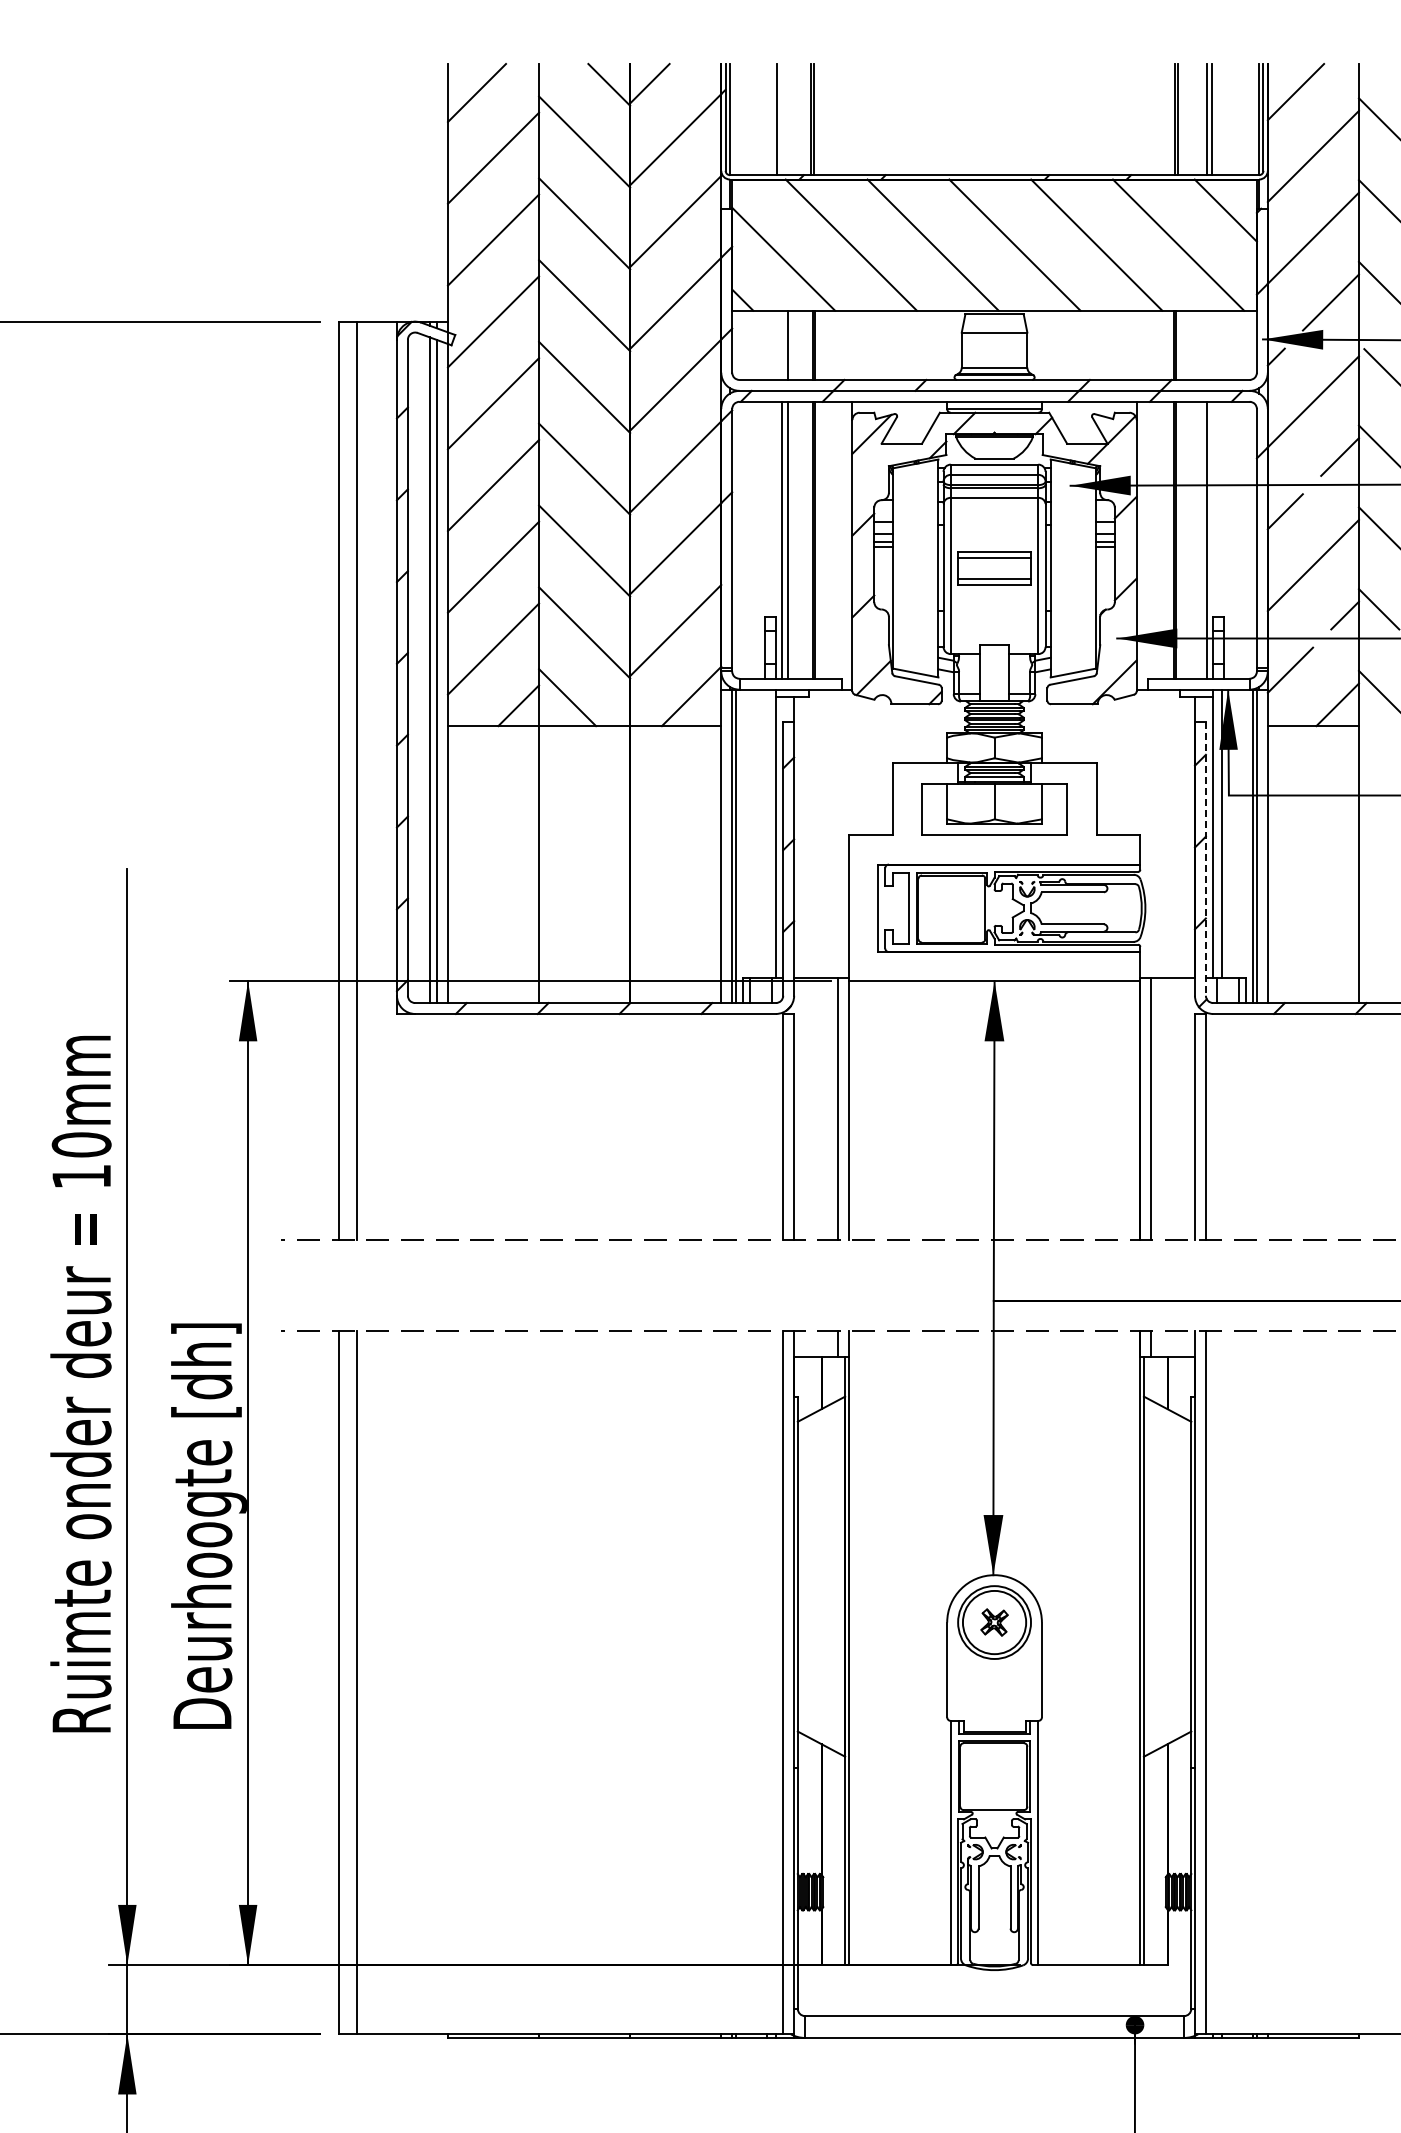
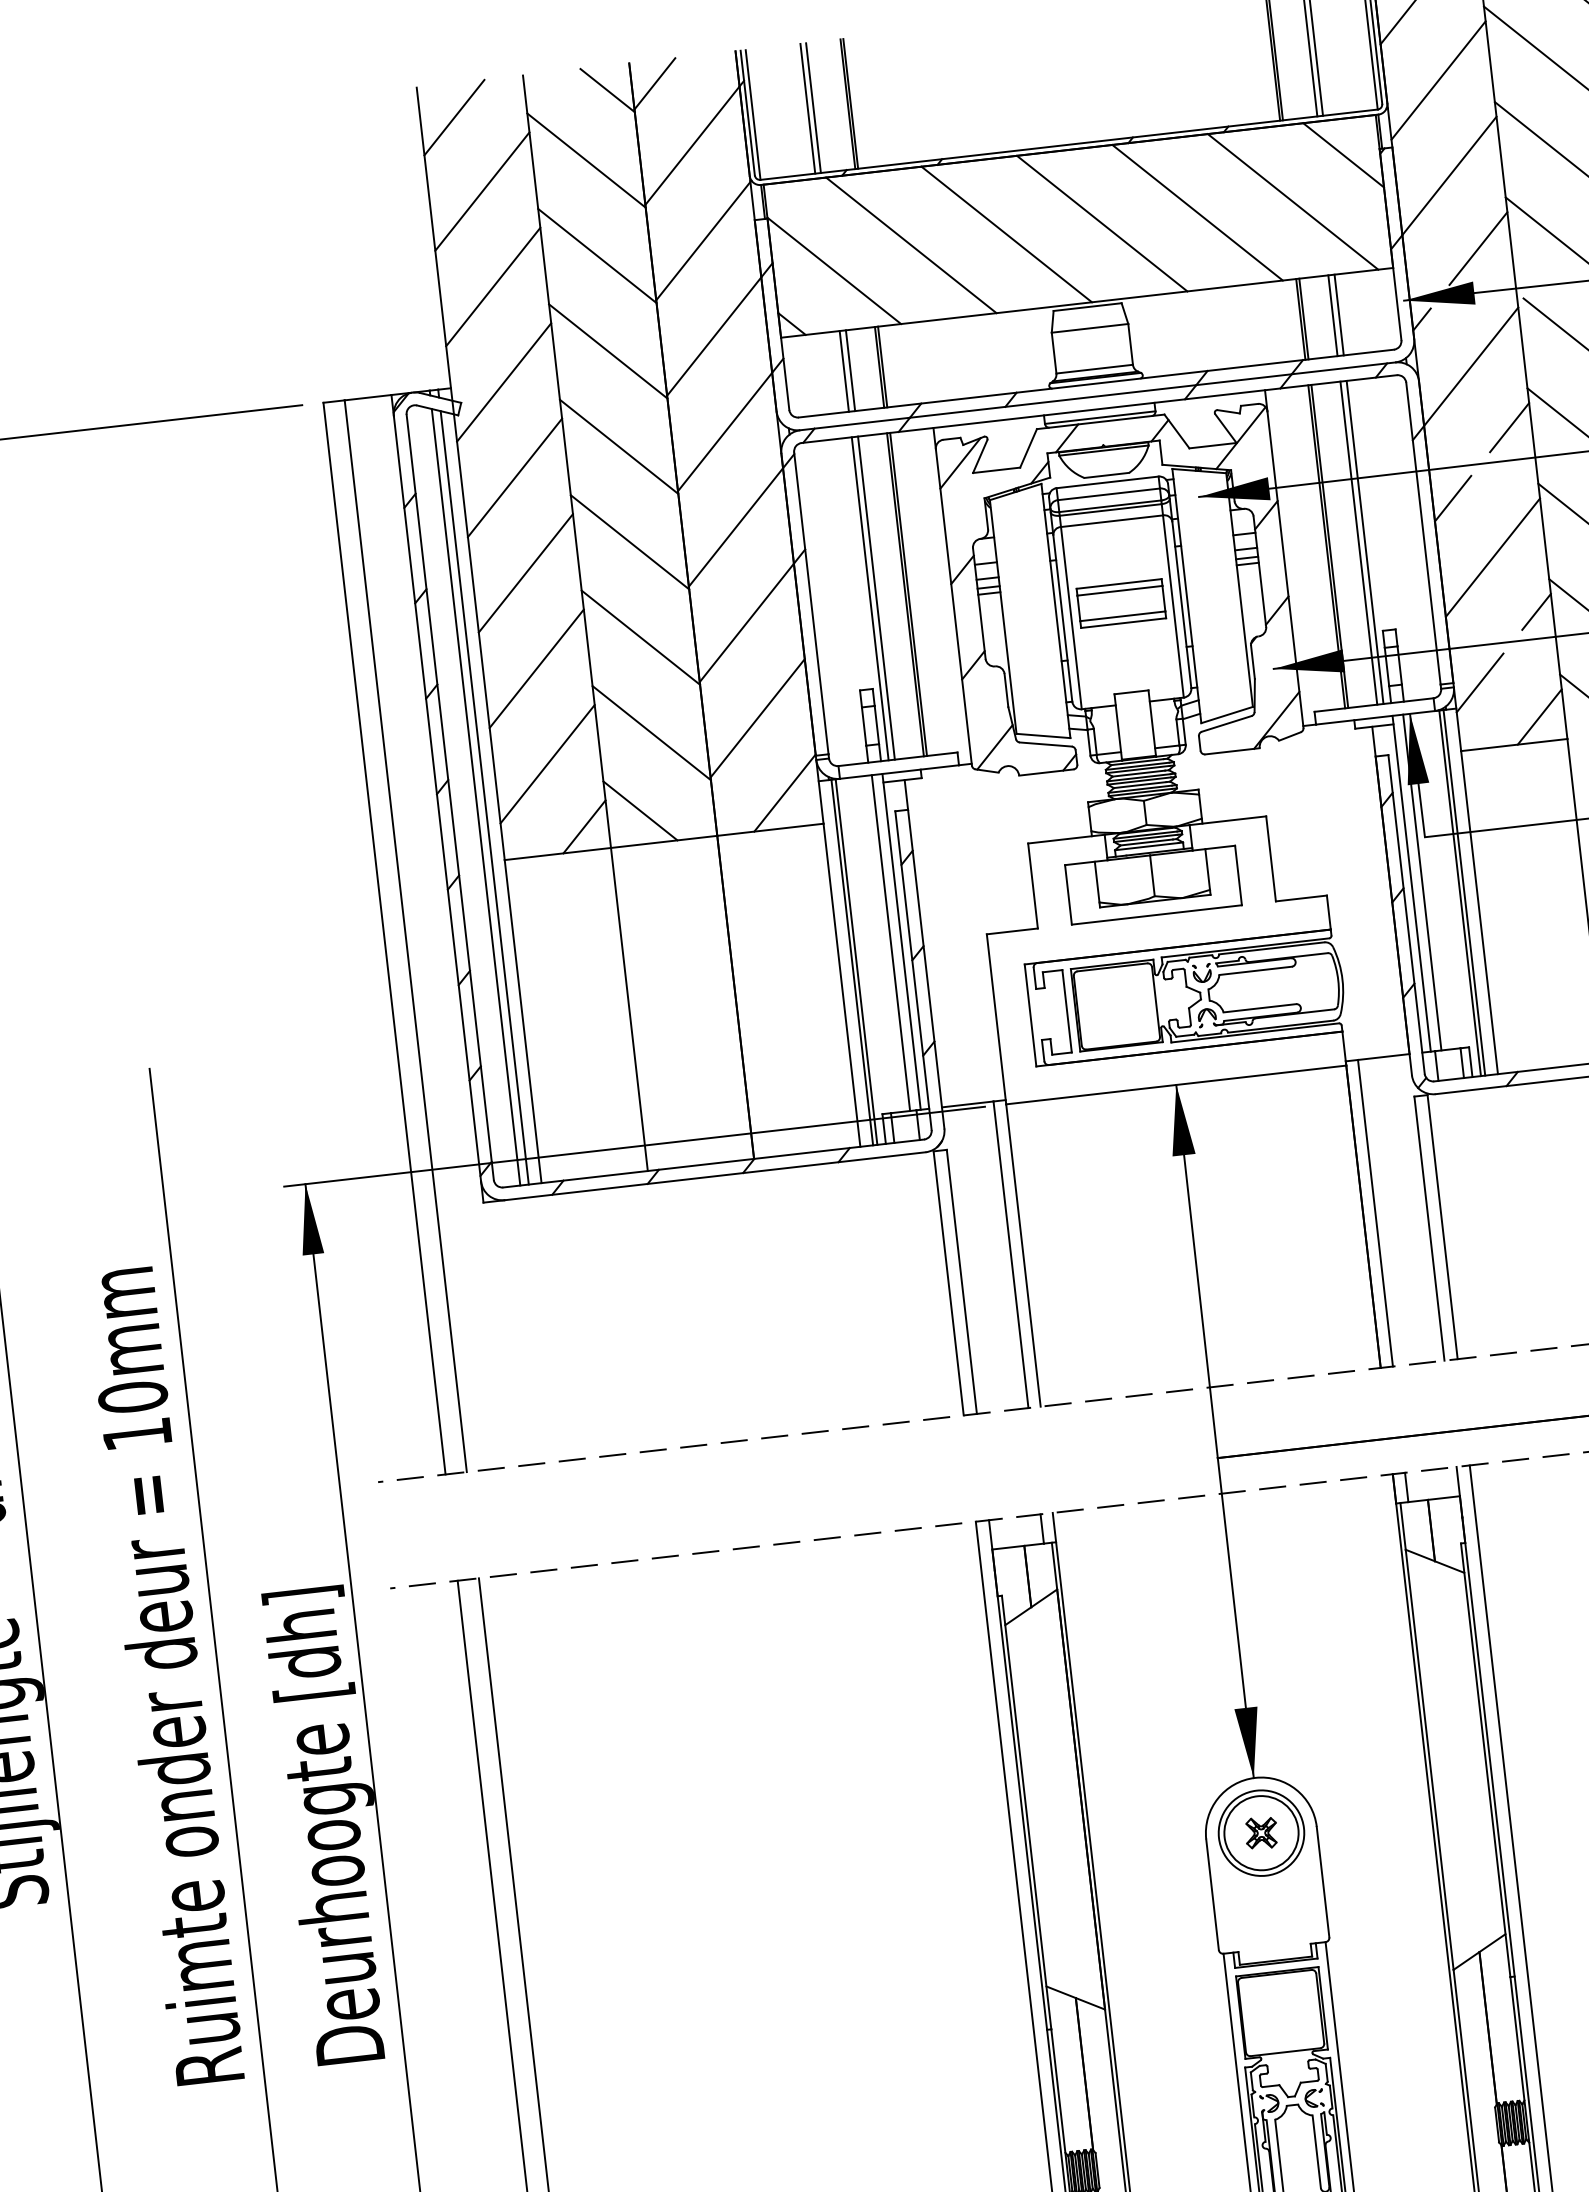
line: (781, 119) -> (813, 108), added
line: (782, 344) -> (844, 370), added
line: (1201, 344) -> (1333, 314), added
line: (1206, 344) -> (1338, 314), added
line: (1201, 539) -> (1358, 542), added
line: (766, 833) -> (890, 943), added
line: (1205, 859) -> (1406, 914), dashed -> solid

